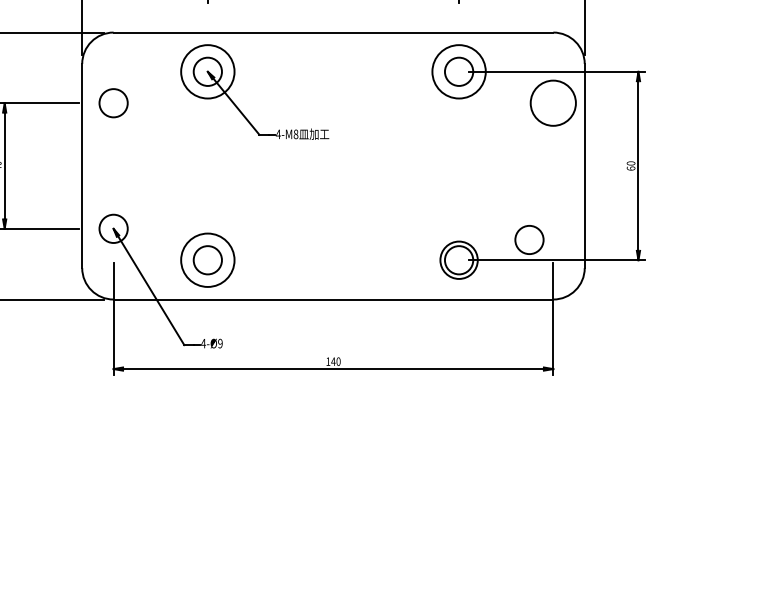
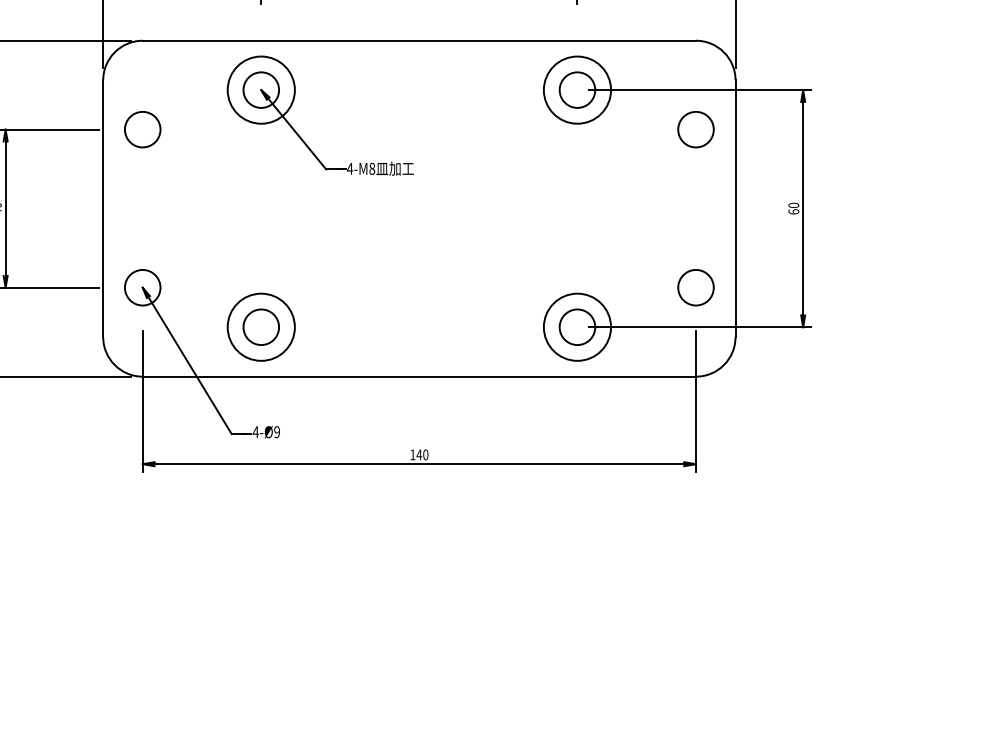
circle: (552, 103) -> (695, 129), size x0.62
circle: (529, 239) -> (695, 287), moved
circle: (459, 259) -> (577, 326), size x1.43

